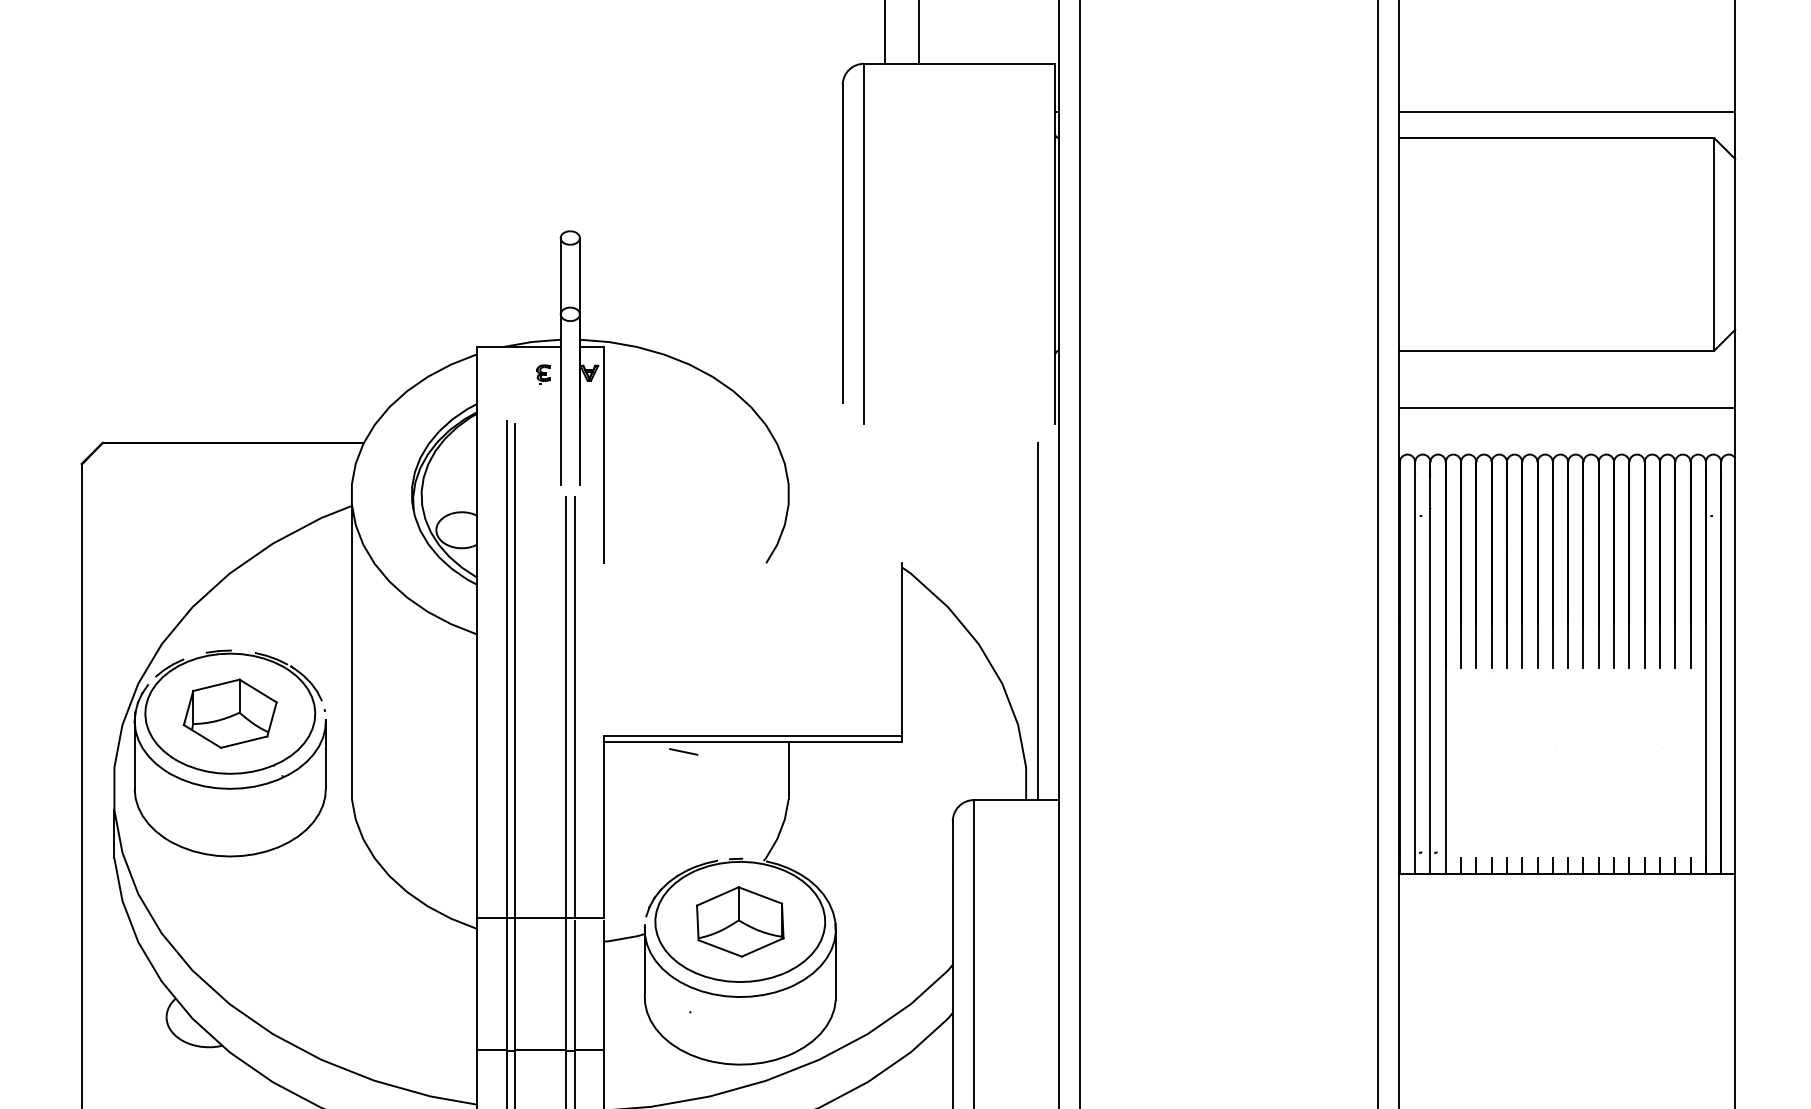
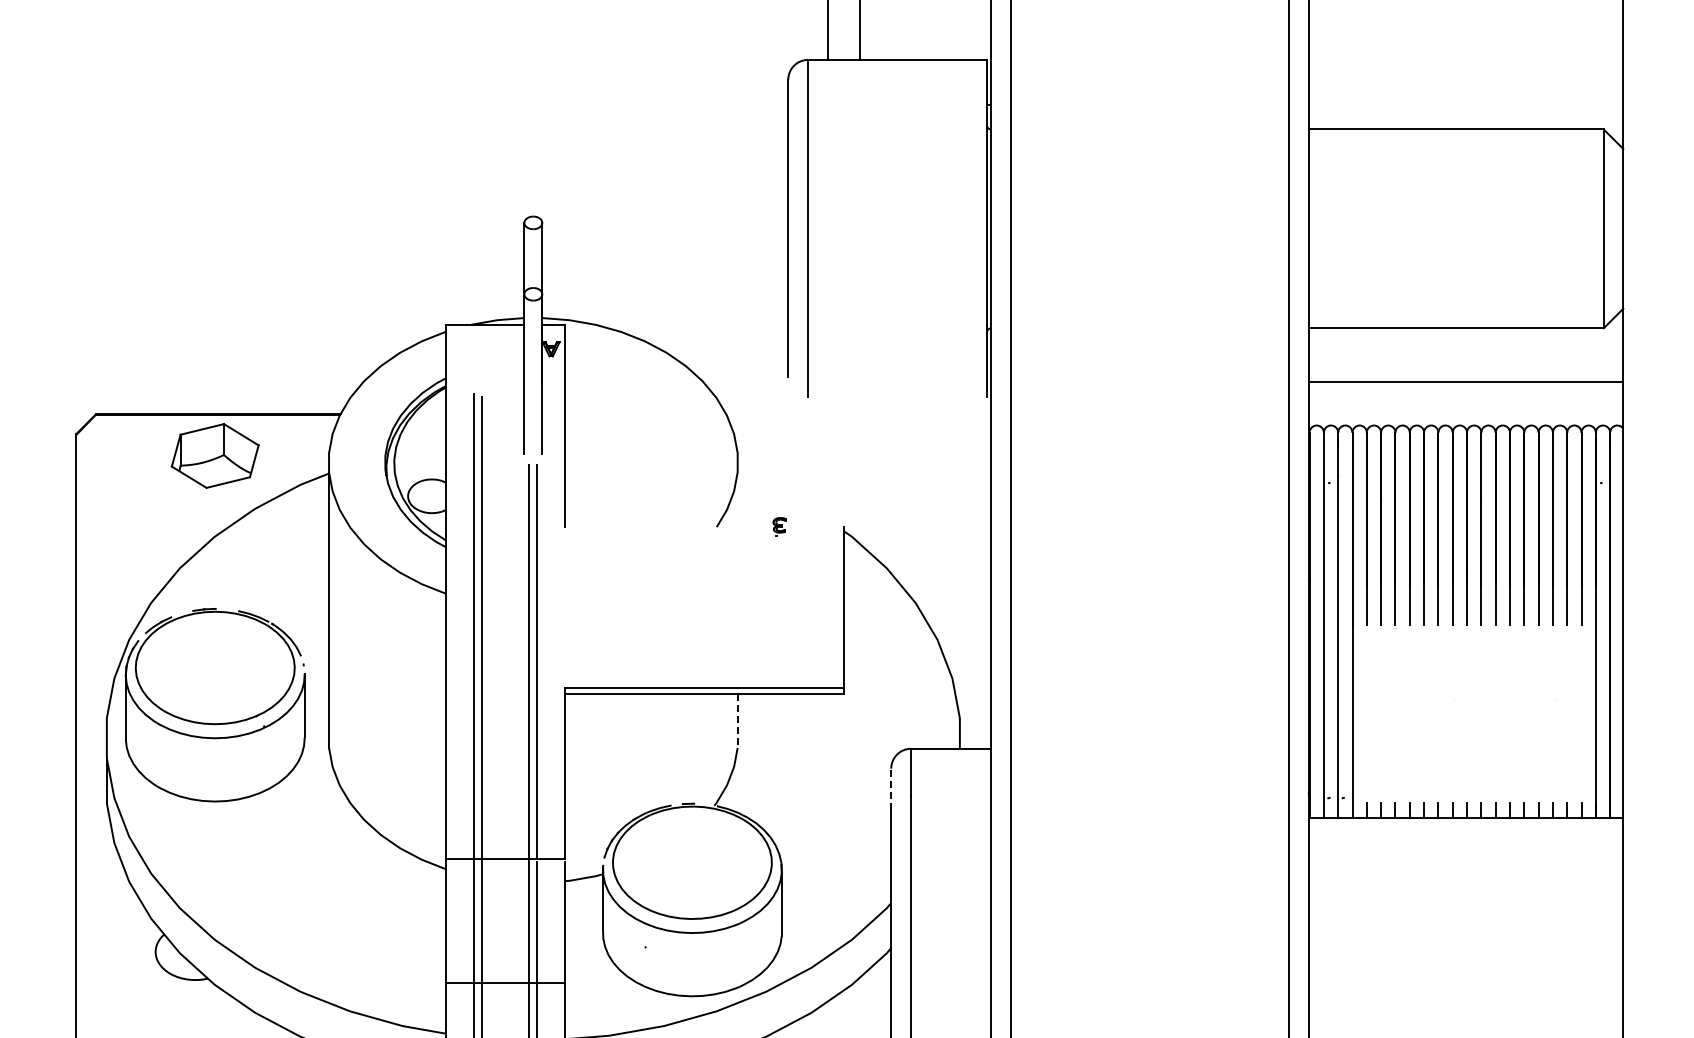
line: (1566, 111) -> (1465, 104), removed
part: (543, 374) -> (779, 526), moved
line: (1037, 621) -> (970, 581), removed
part: (229, 713) -> (214, 455), moved
line: (683, 751) -> (639, 703), removed
line: (788, 769) -> (737, 720), solid -> dashed
line: (953, 843) -> (891, 789), solid -> dashed
part: (740, 921) -> (692, 862), removed

